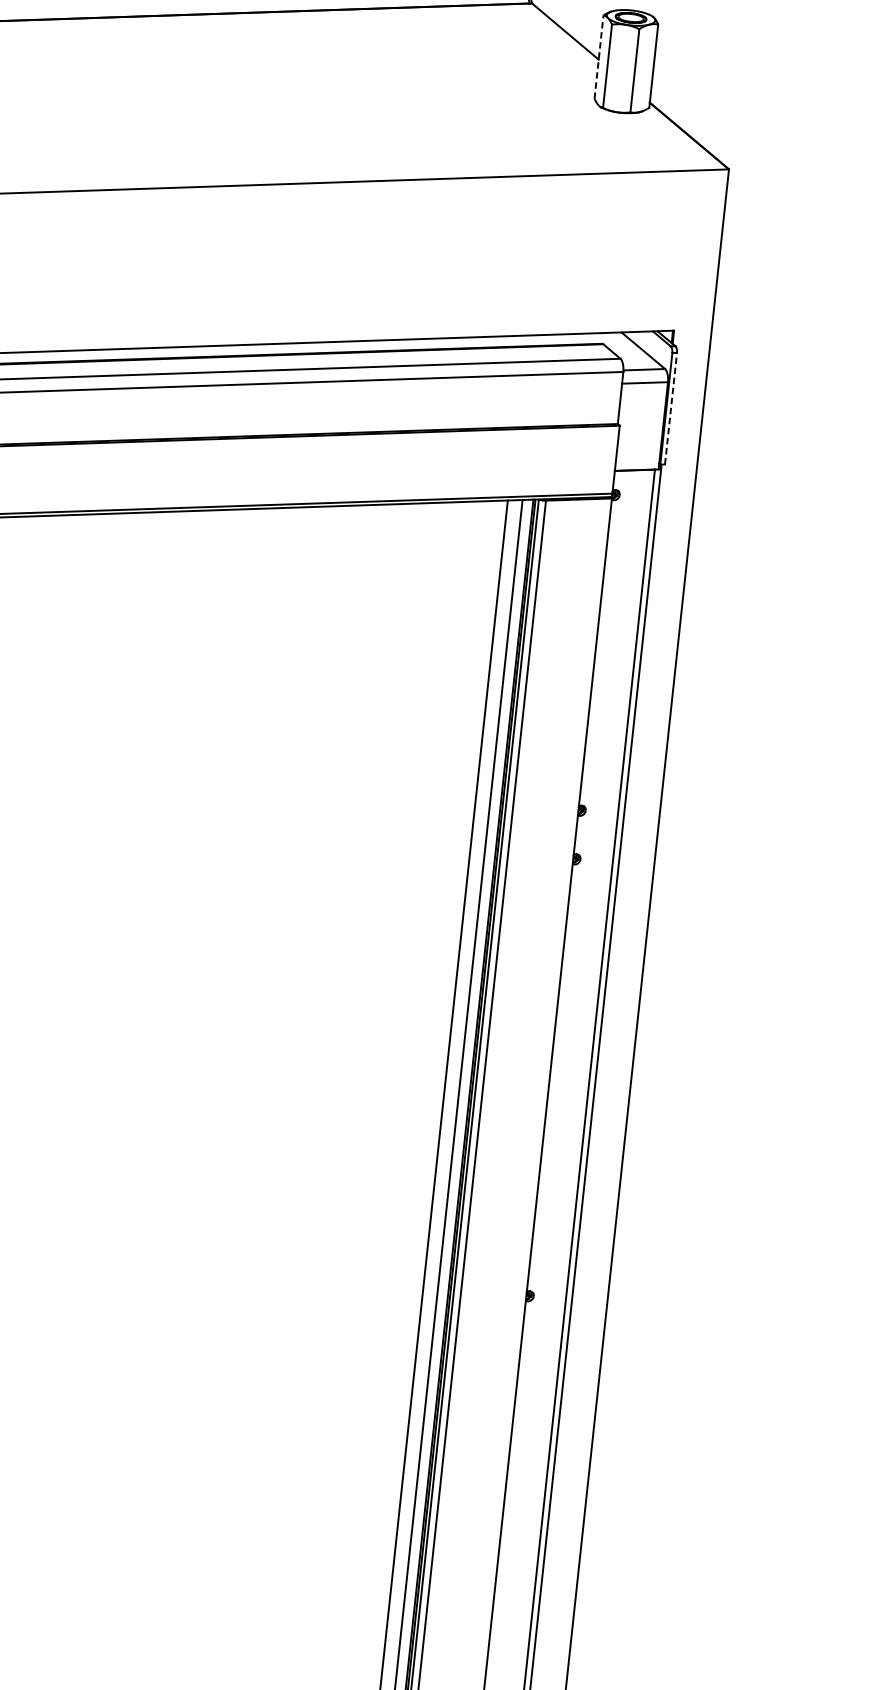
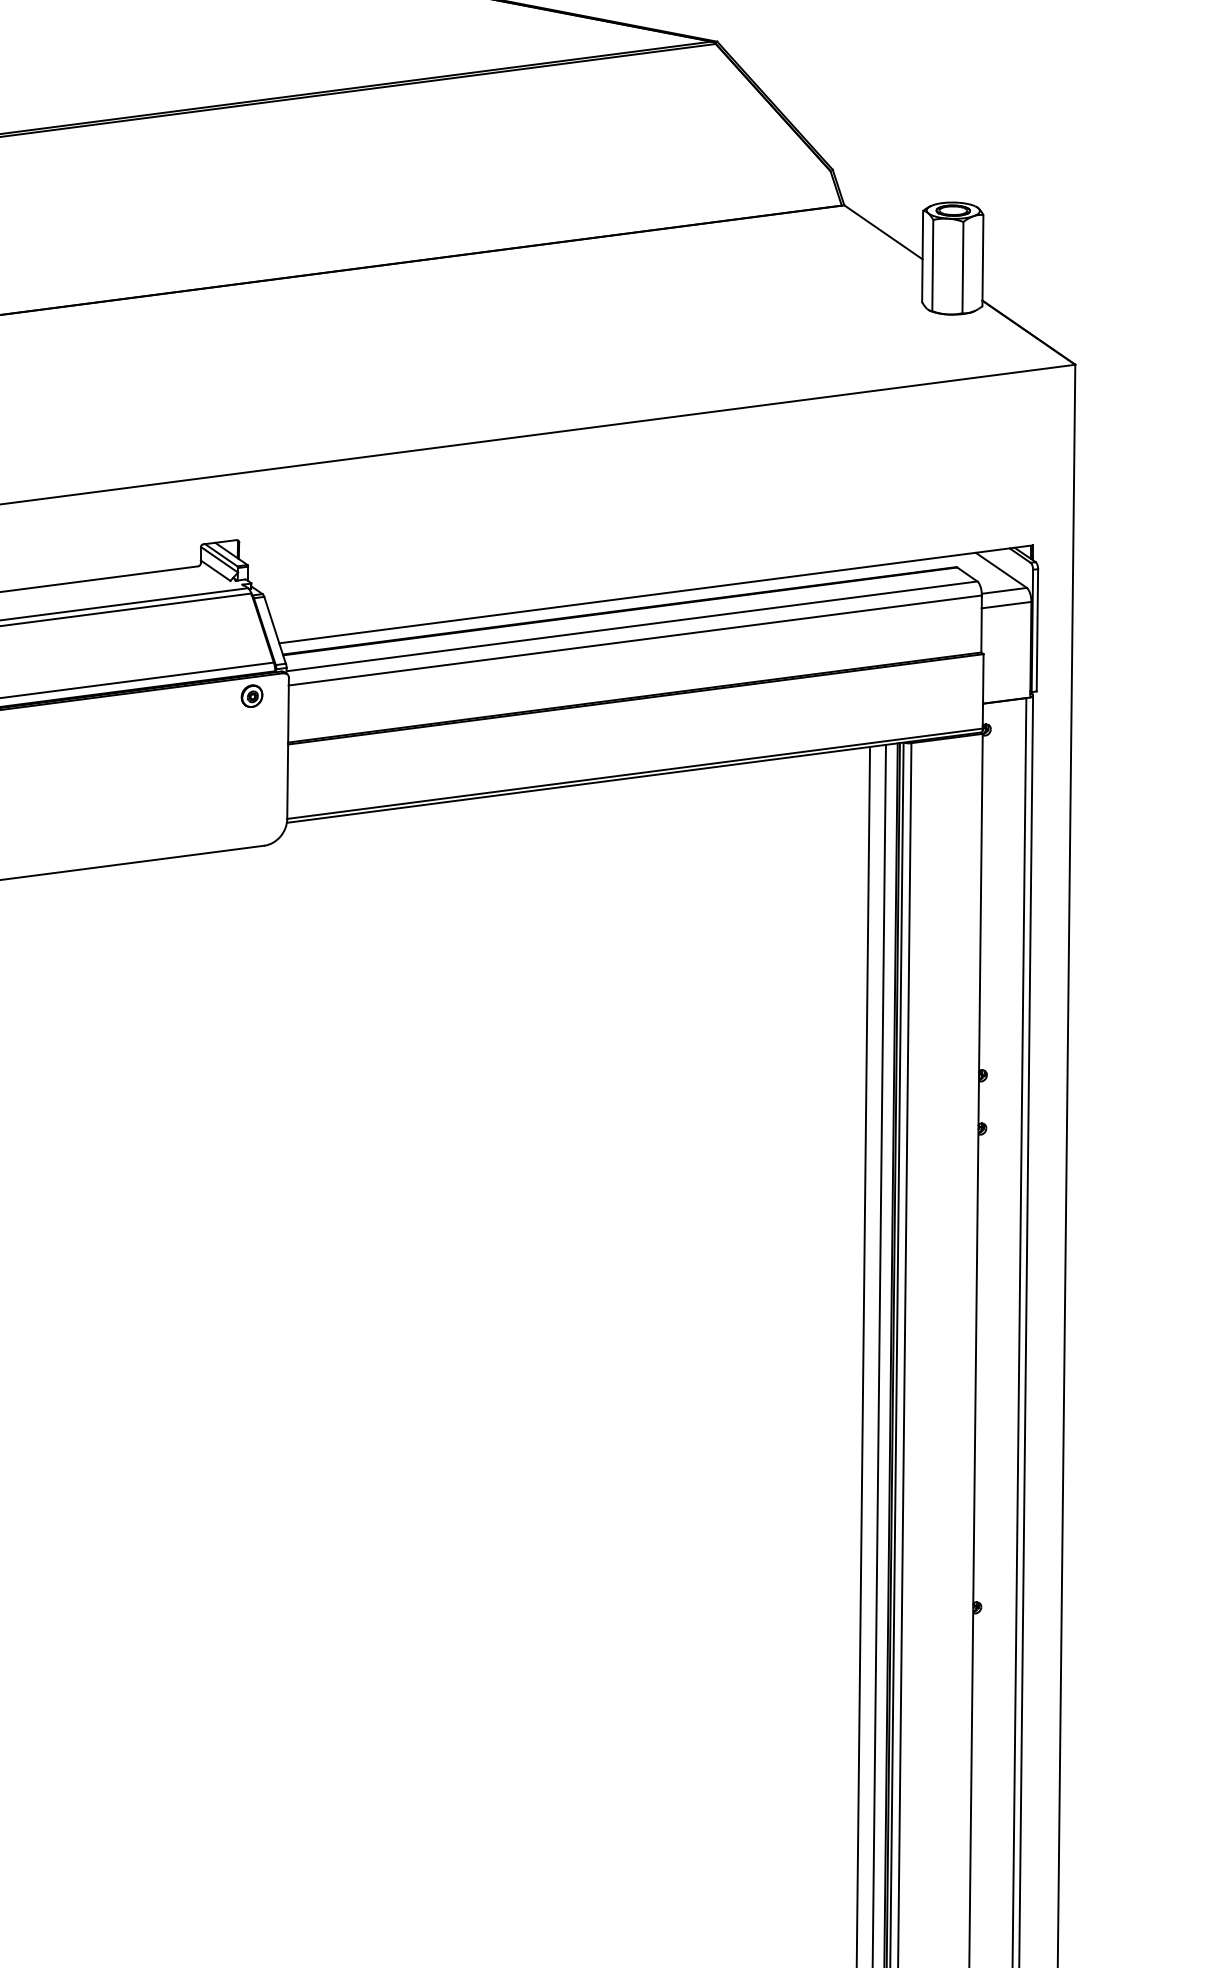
line: (598, 57) -> (922, 256), dashed -> solid
line: (671, 407) -> (1037, 629), dashed -> solid

